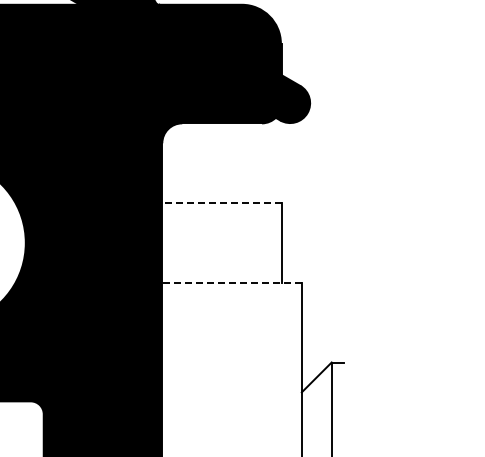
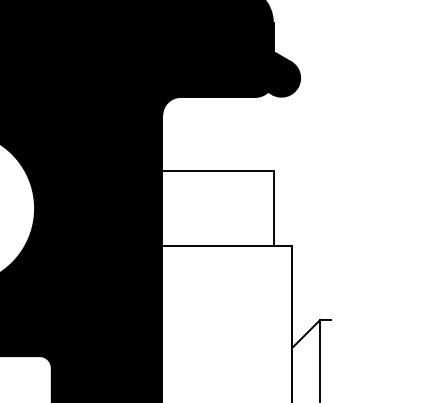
line: (222, 203) -> (218, 171), dashed -> solid
line: (232, 282) -> (227, 245), dashed -> solid

